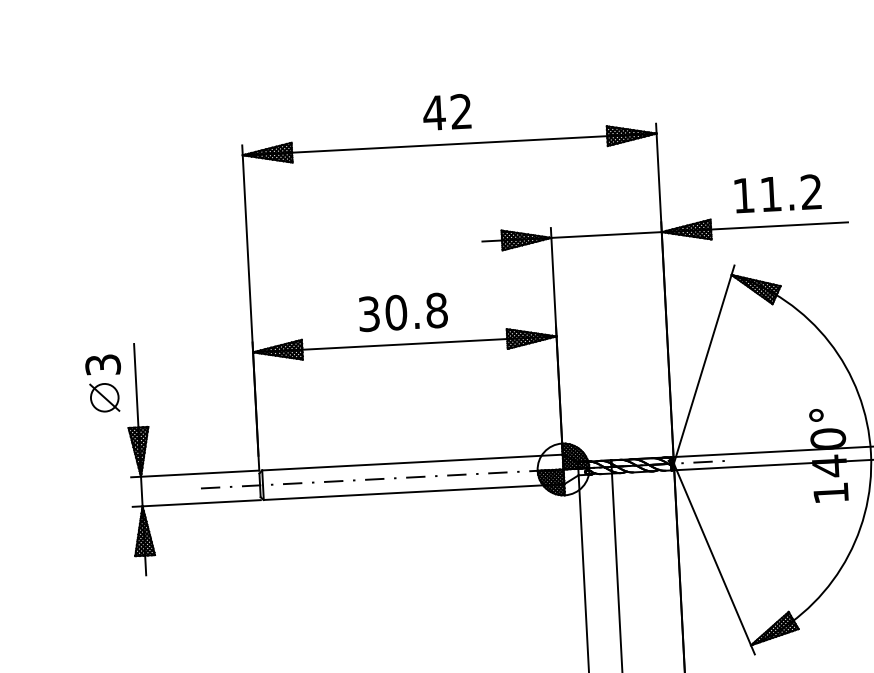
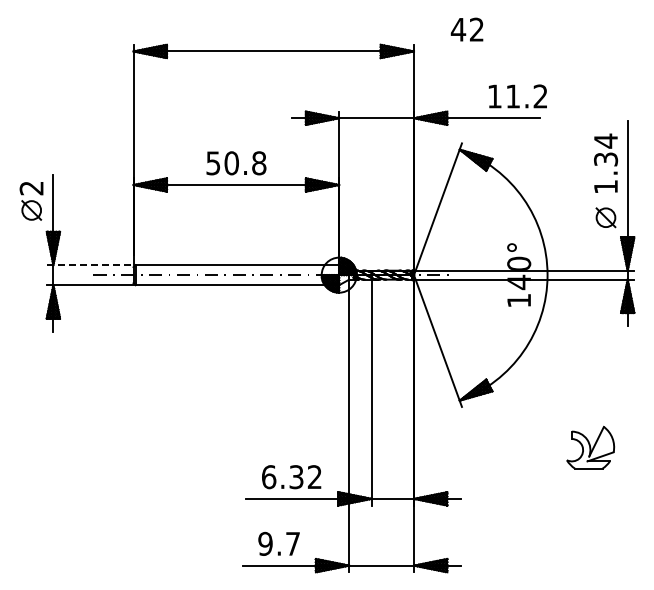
text: (446, 112) -> (466, 29), moved
text: (777, 193) -> (517, 96), moved
text: (369, 312) -> (213, 162), 30.8 -> 50.8
text: (102, 365) -> (31, 188), 3 -> 2
line: (195, 474) -> (90, 265), solid -> dashed

